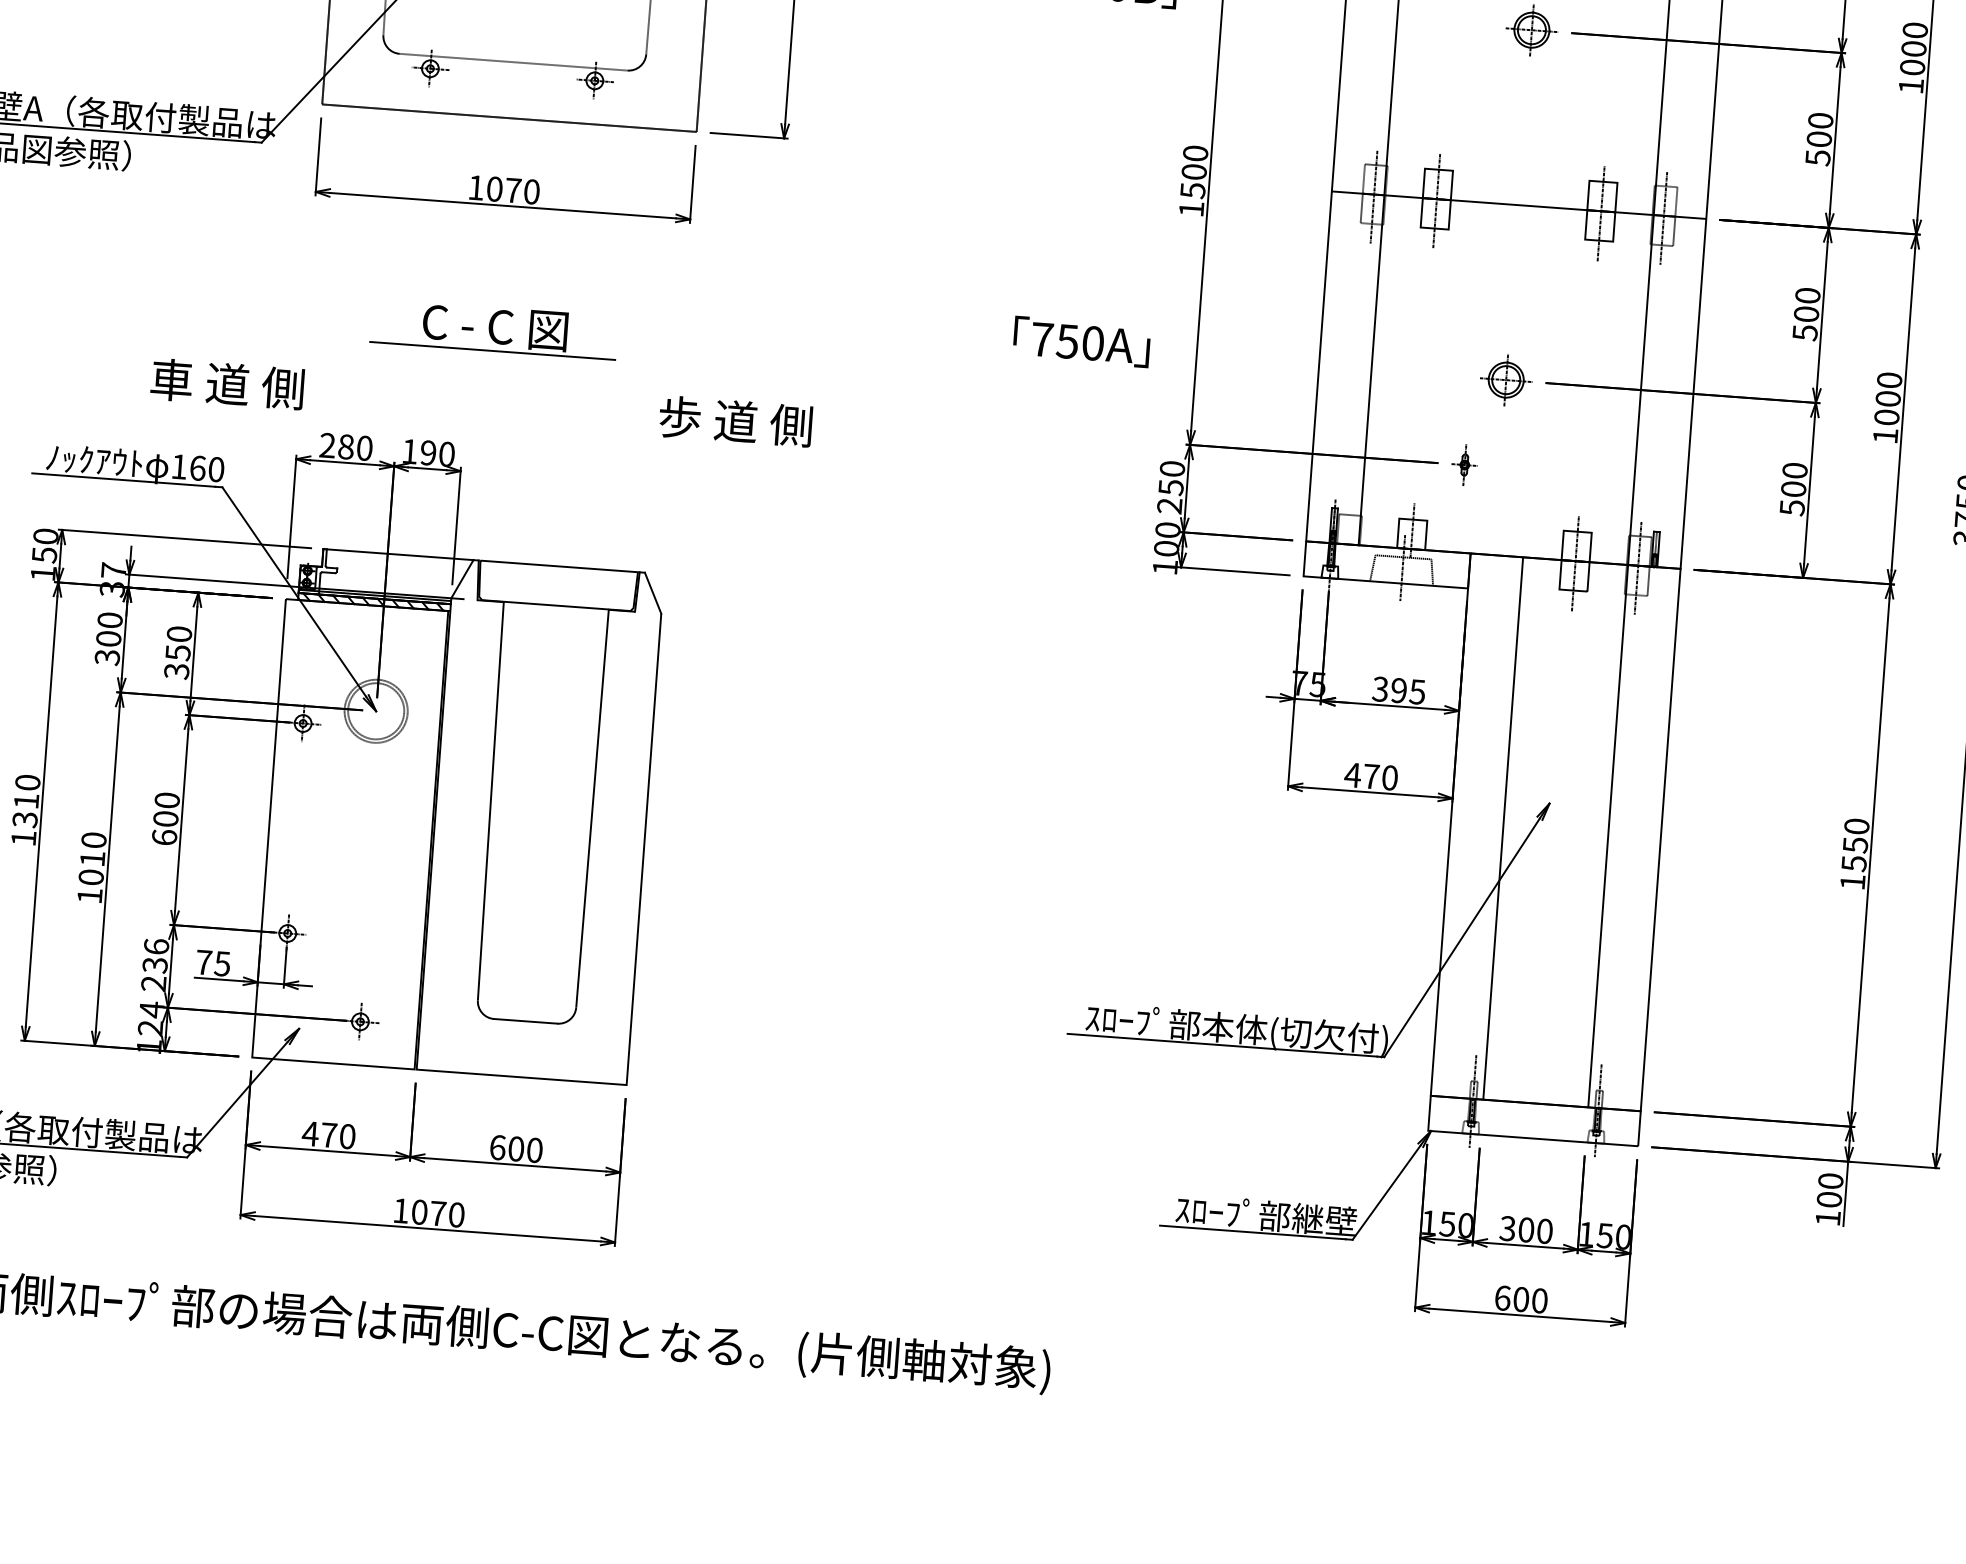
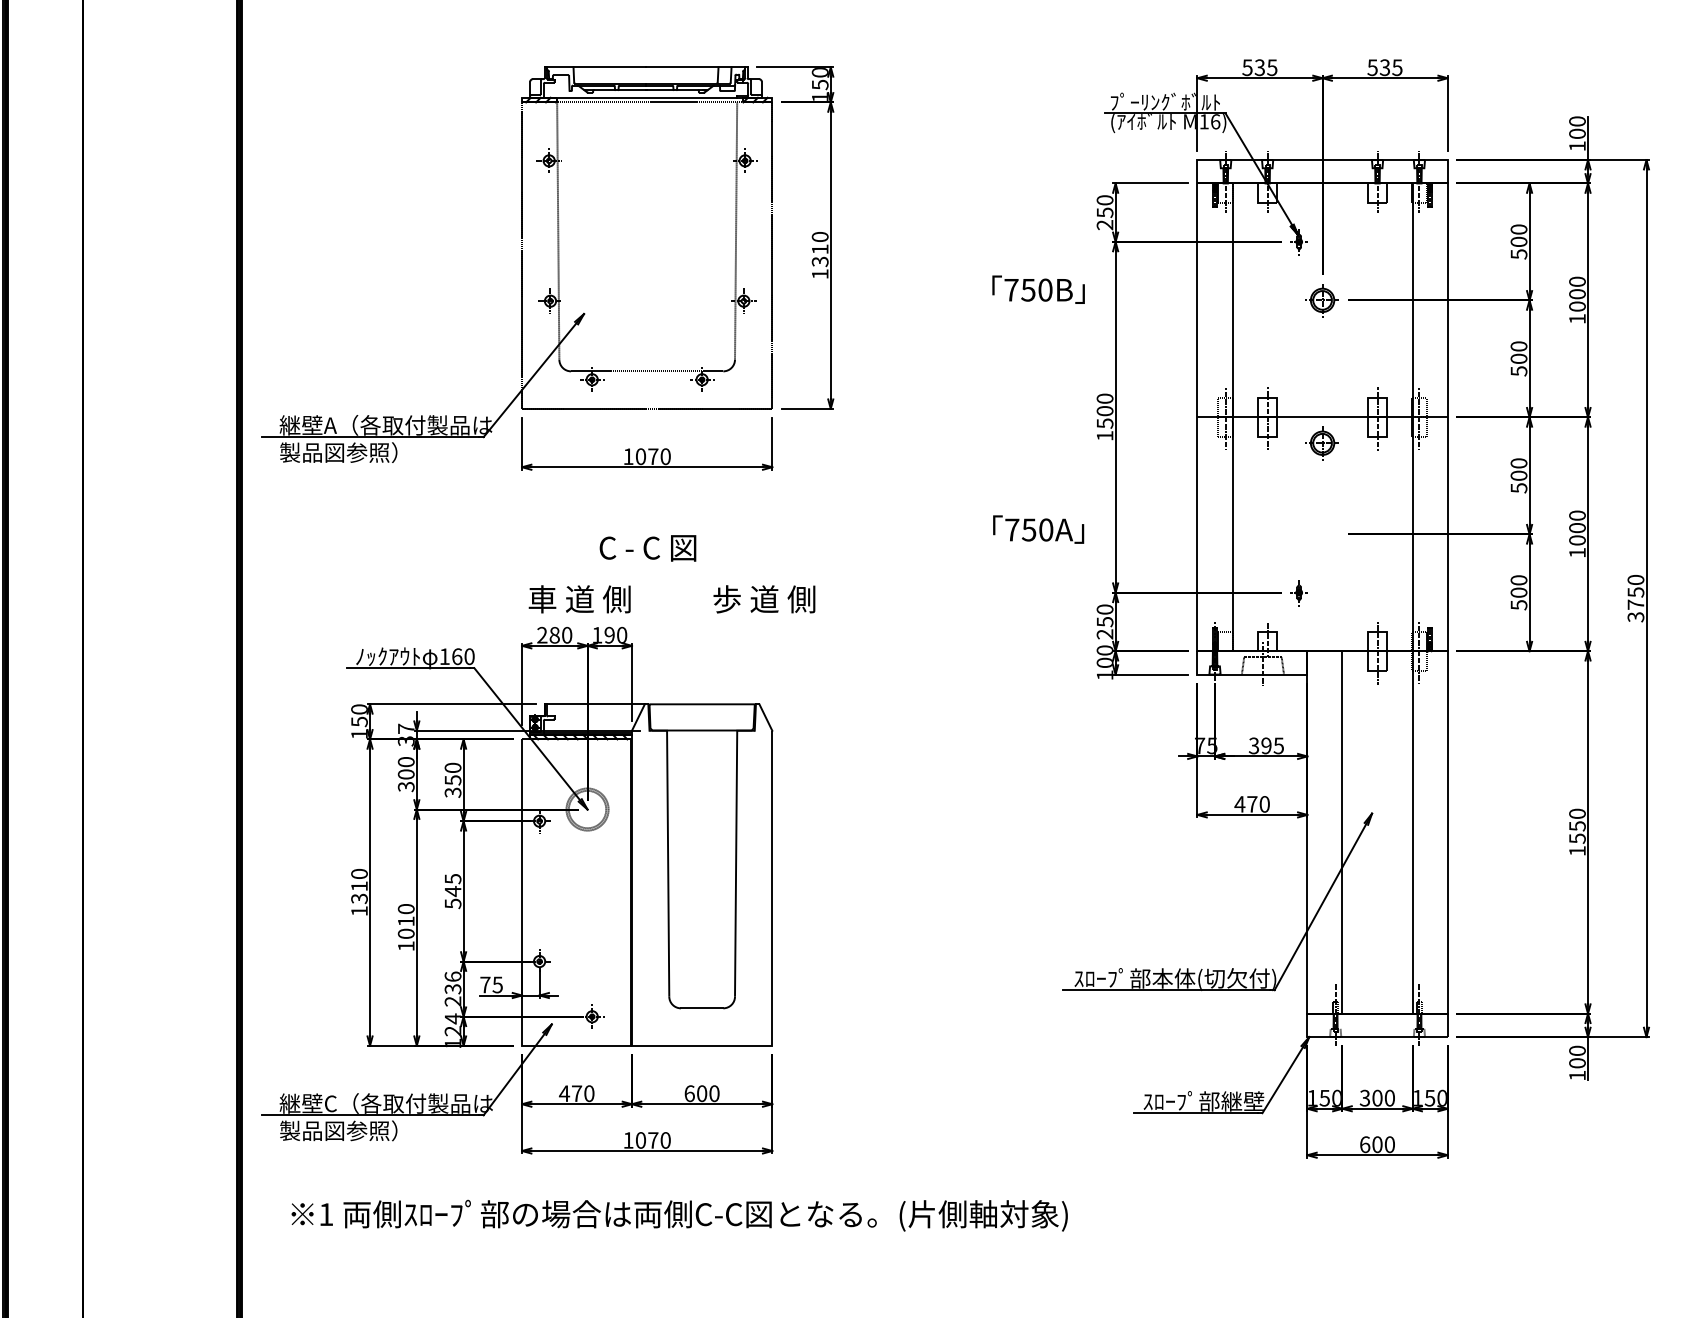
line: (492, 351) -> (647, 564), removed
part: (1504, 380) -> (1321, 443), moved
text: (227, 384) -> (579, 599), moved
text: (735, 421) -> (764, 599), moved
text: (165, 819) -> (452, 891), 600 -> 545

